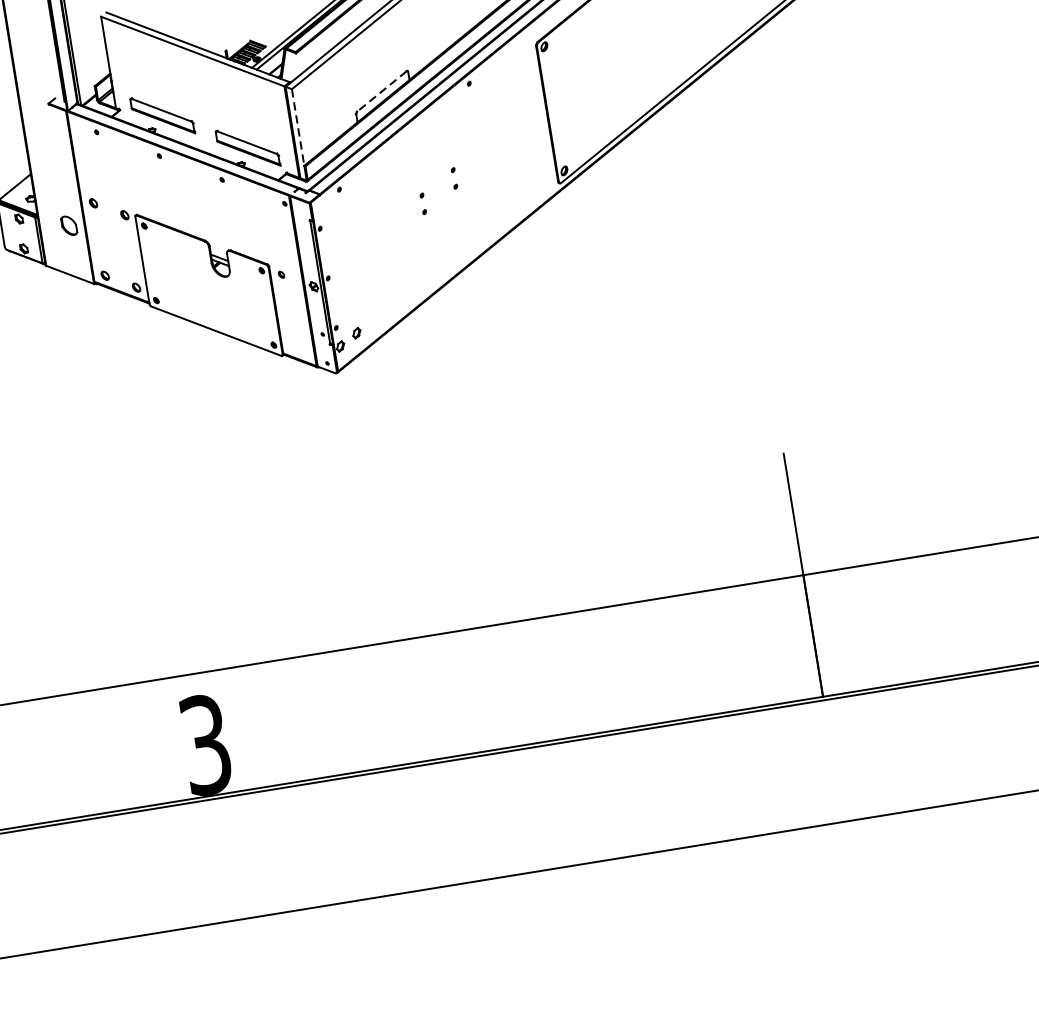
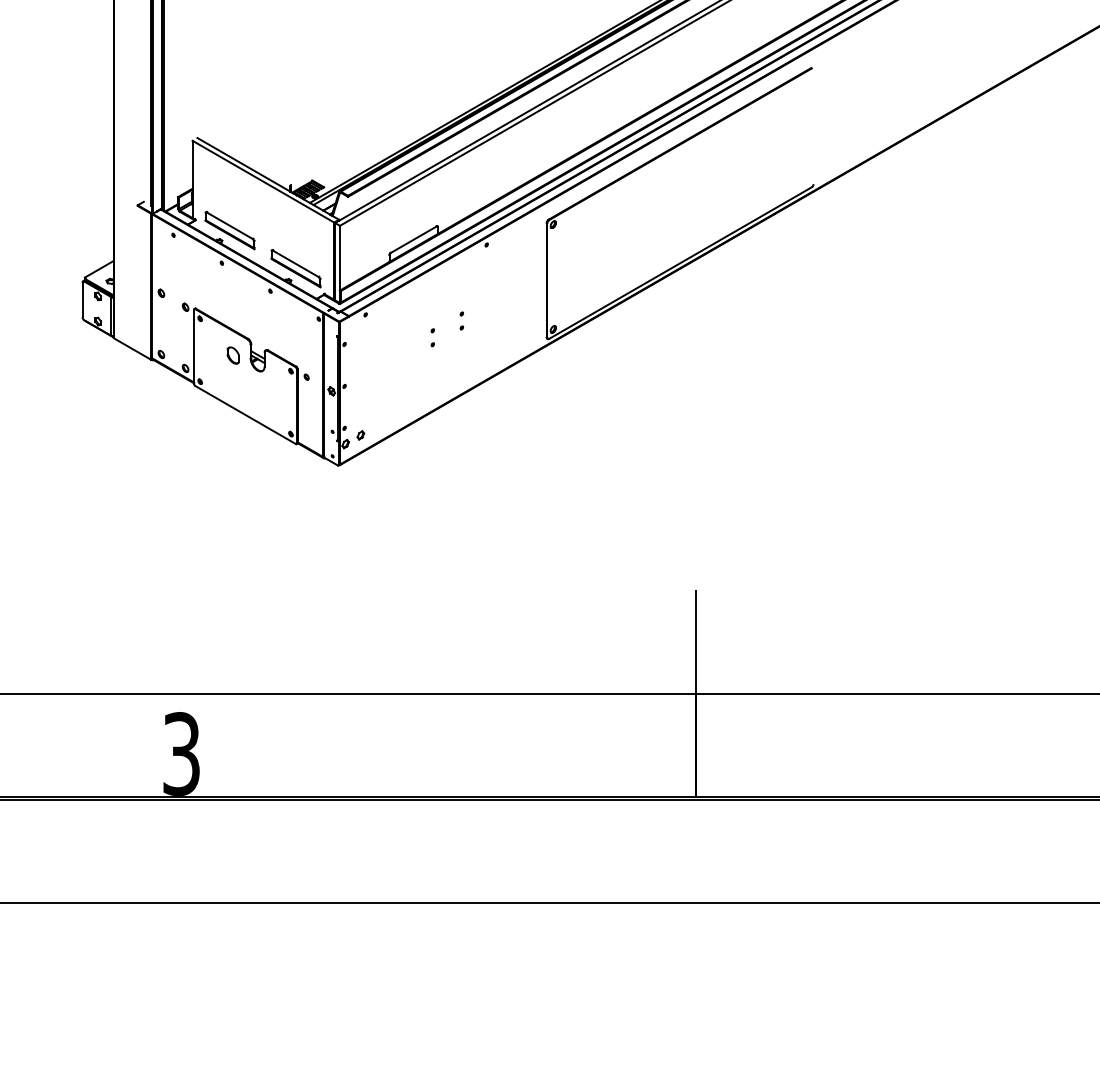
line: (381, 91) -> (413, 239), dashed -> solid
line: (297, 127) -> (339, 258), dashed -> solid
part: (68, 225) -> (232, 355), moved

